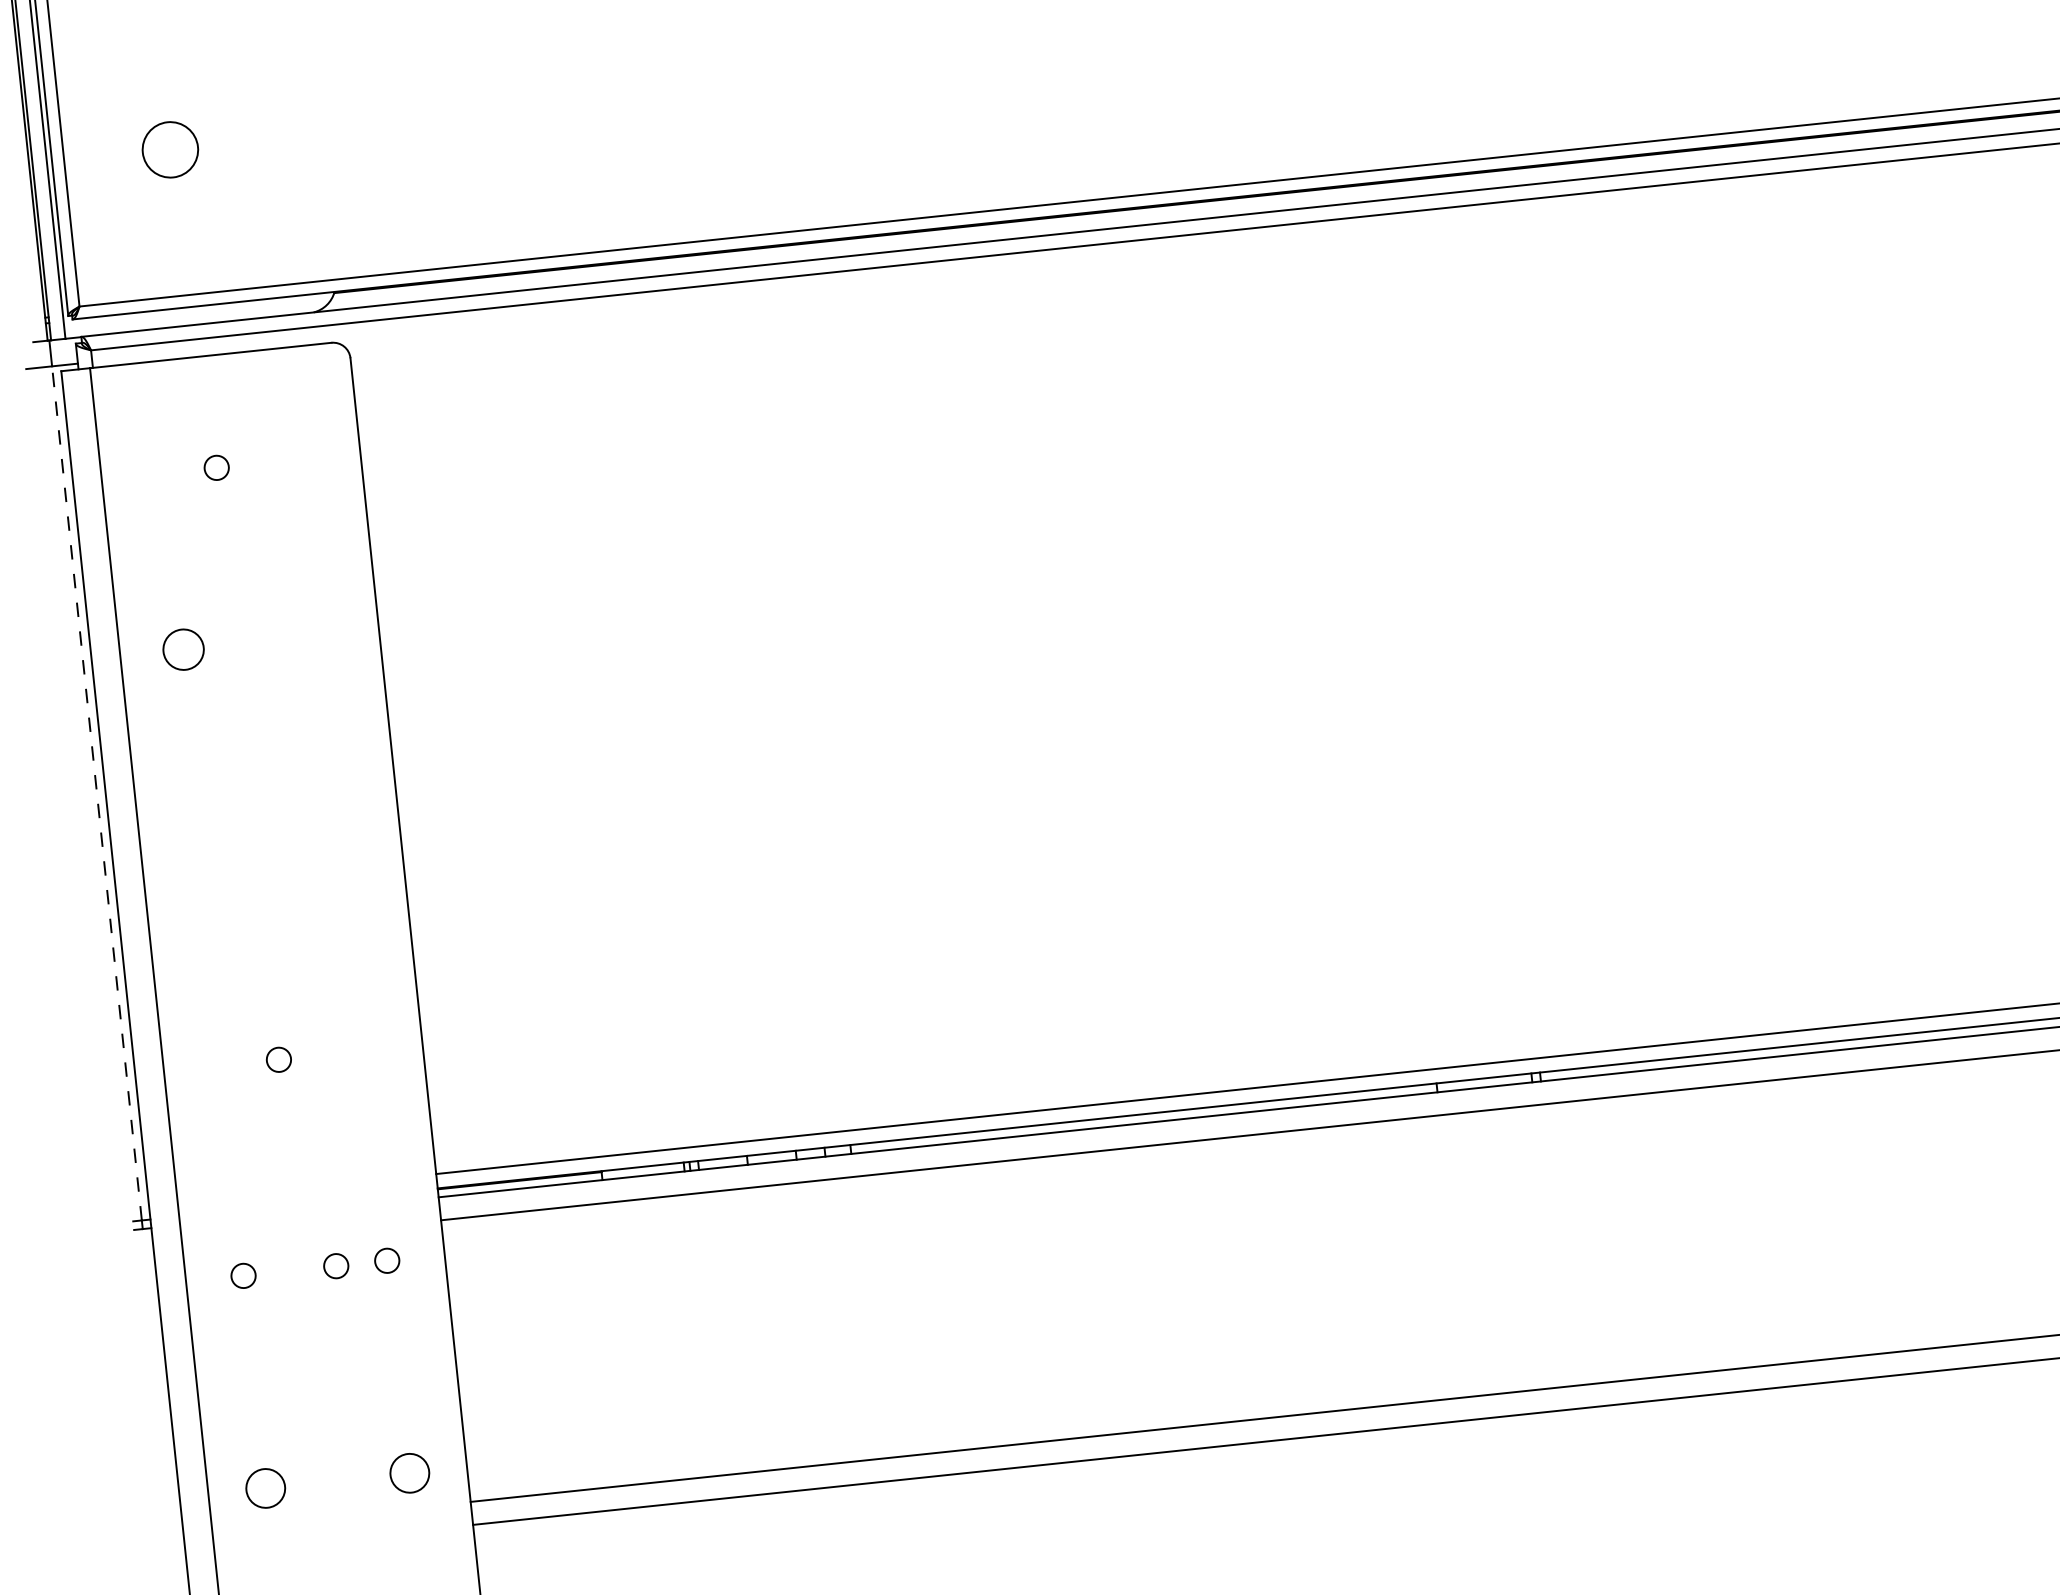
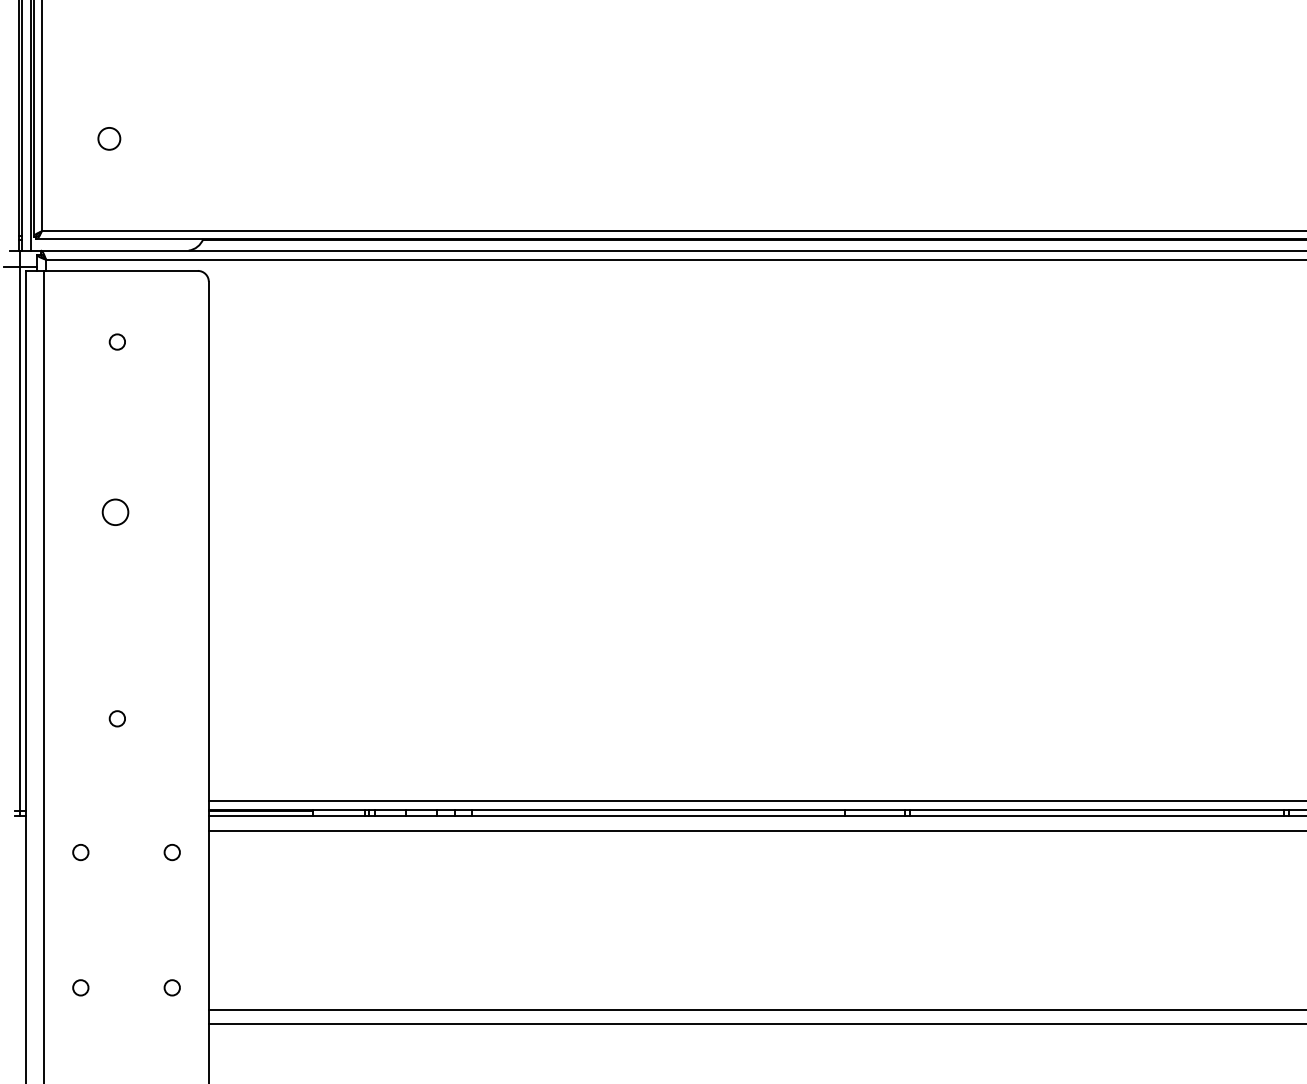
circle: (170, 149) -> (109, 138), size x0.62
circle: (183, 648) -> (115, 511), moved
line: (97, 794) -> (20, 539), dashed -> solid
circle: (335, 1266) -> (139, 852), removed
circle: (408, 1473) -> (171, 987), size x0.62
circle: (265, 1488) -> (80, 987), size x0.62

